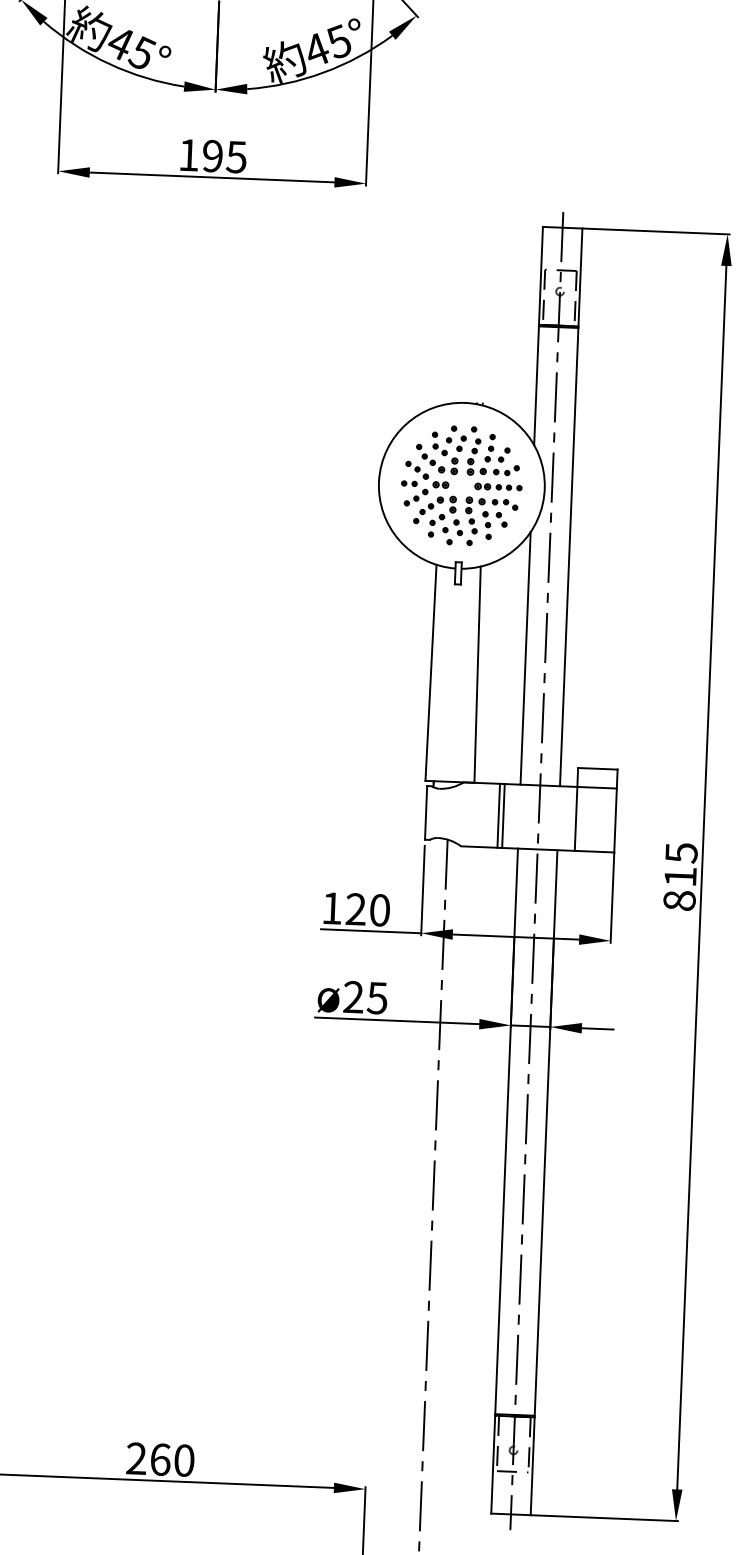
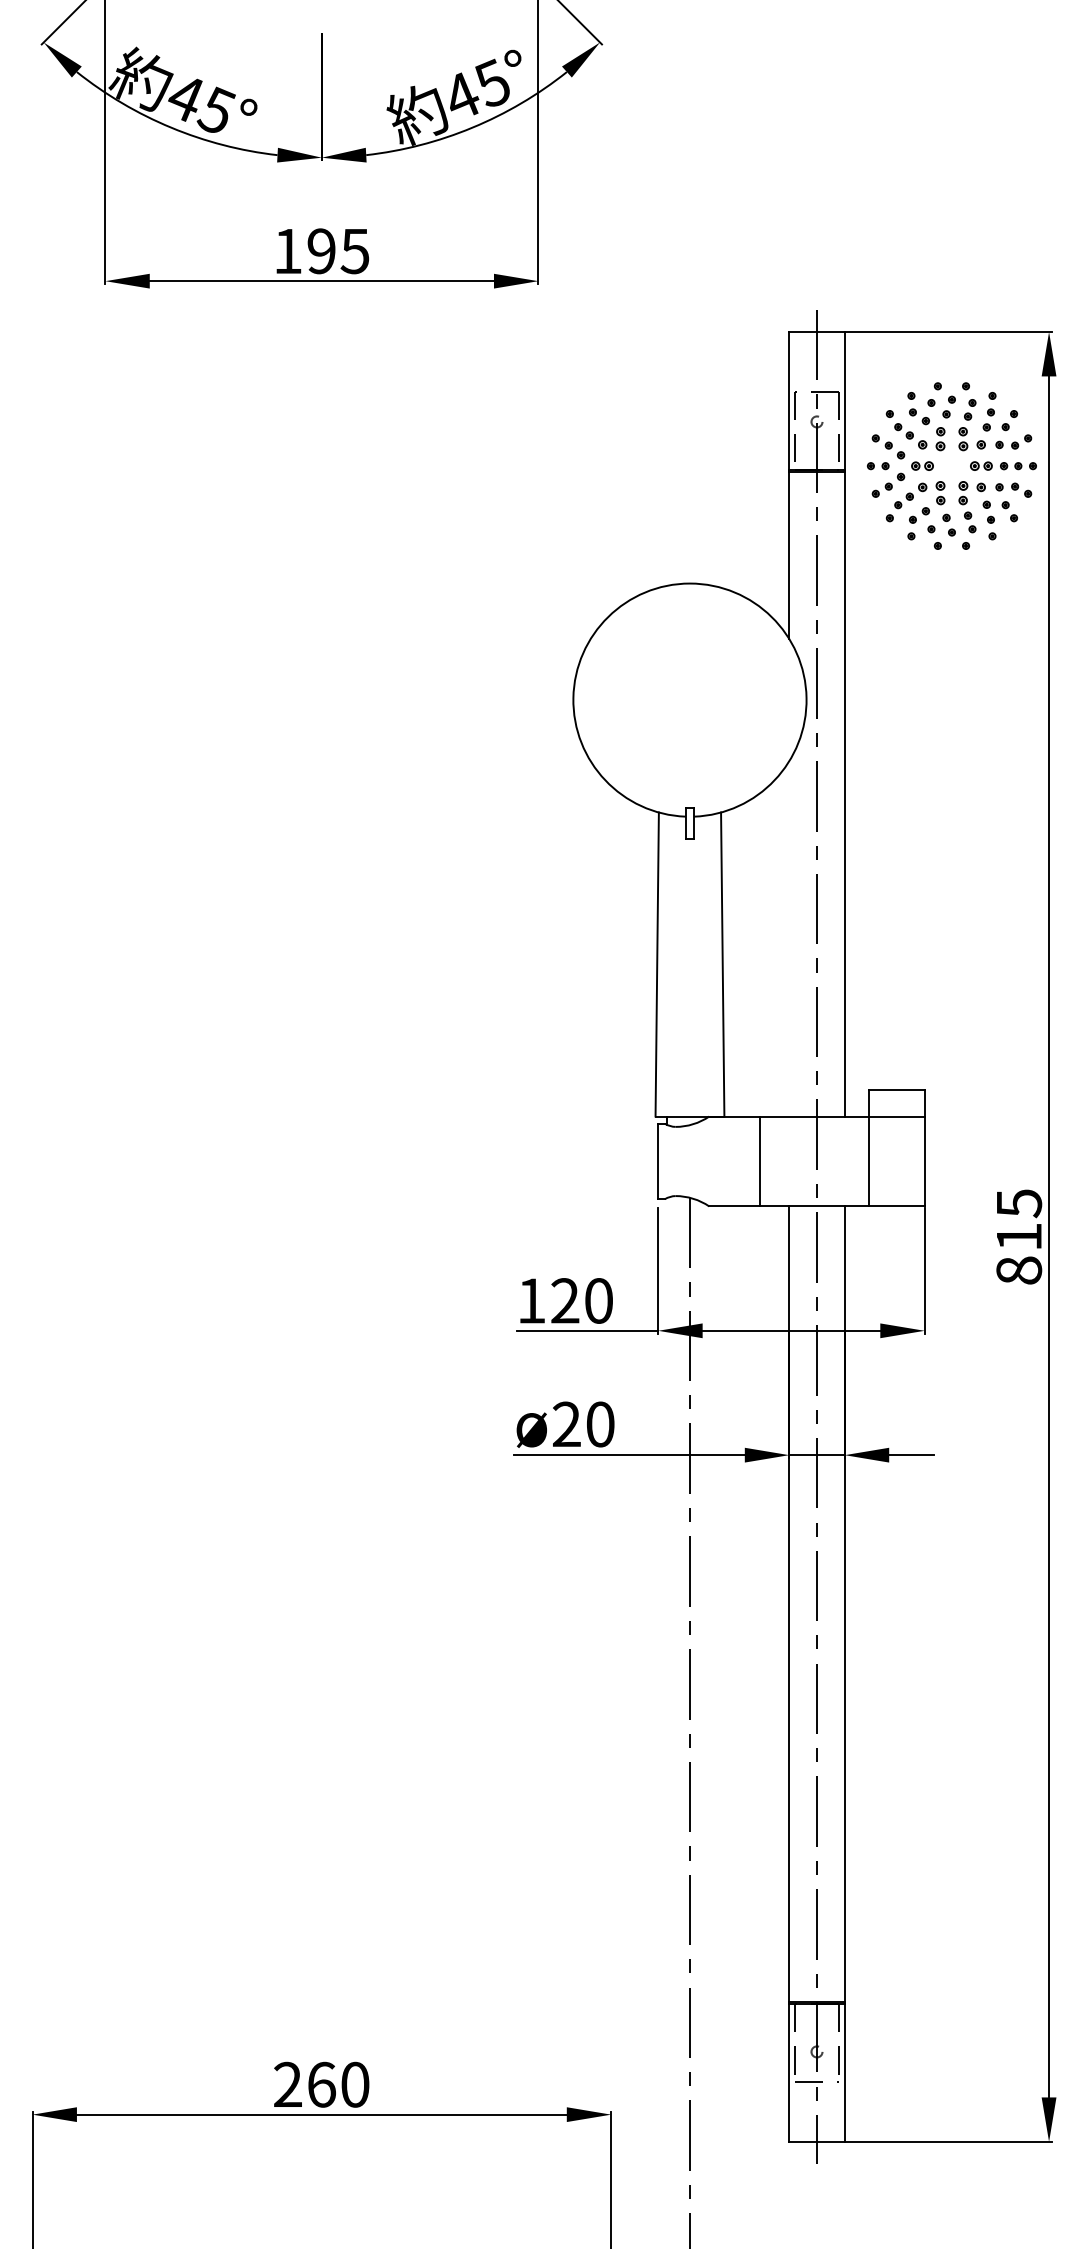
part: (456, 474) -> (943, 450), moved
line: (525, 658) -> (789, 938), removed
line: (503, 816) -> (767, 1161), removed
text: (376, 998) -> (599, 1424), ø25 -> ø20

